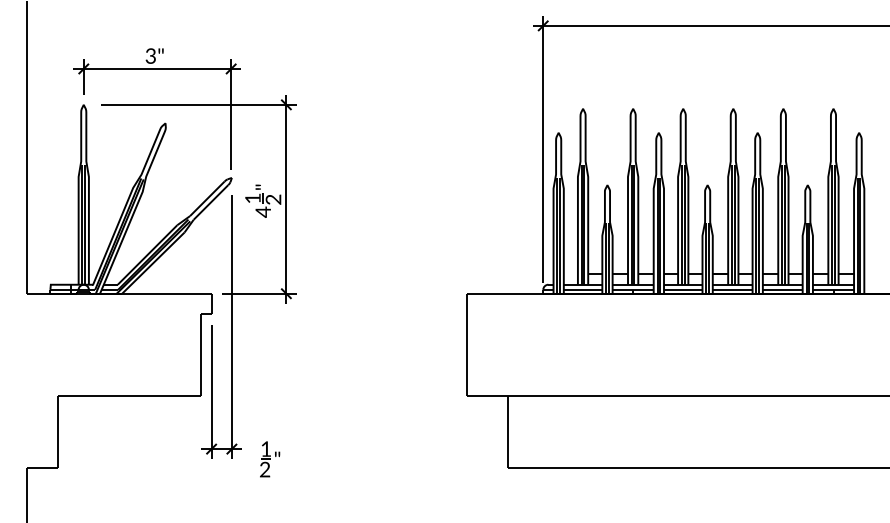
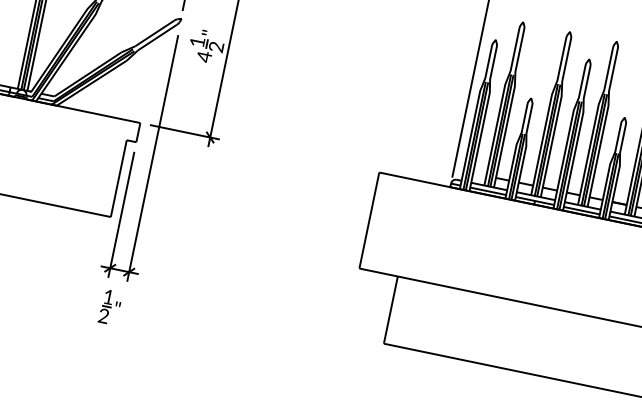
part: (270, 459) -> (110, 307), moved

